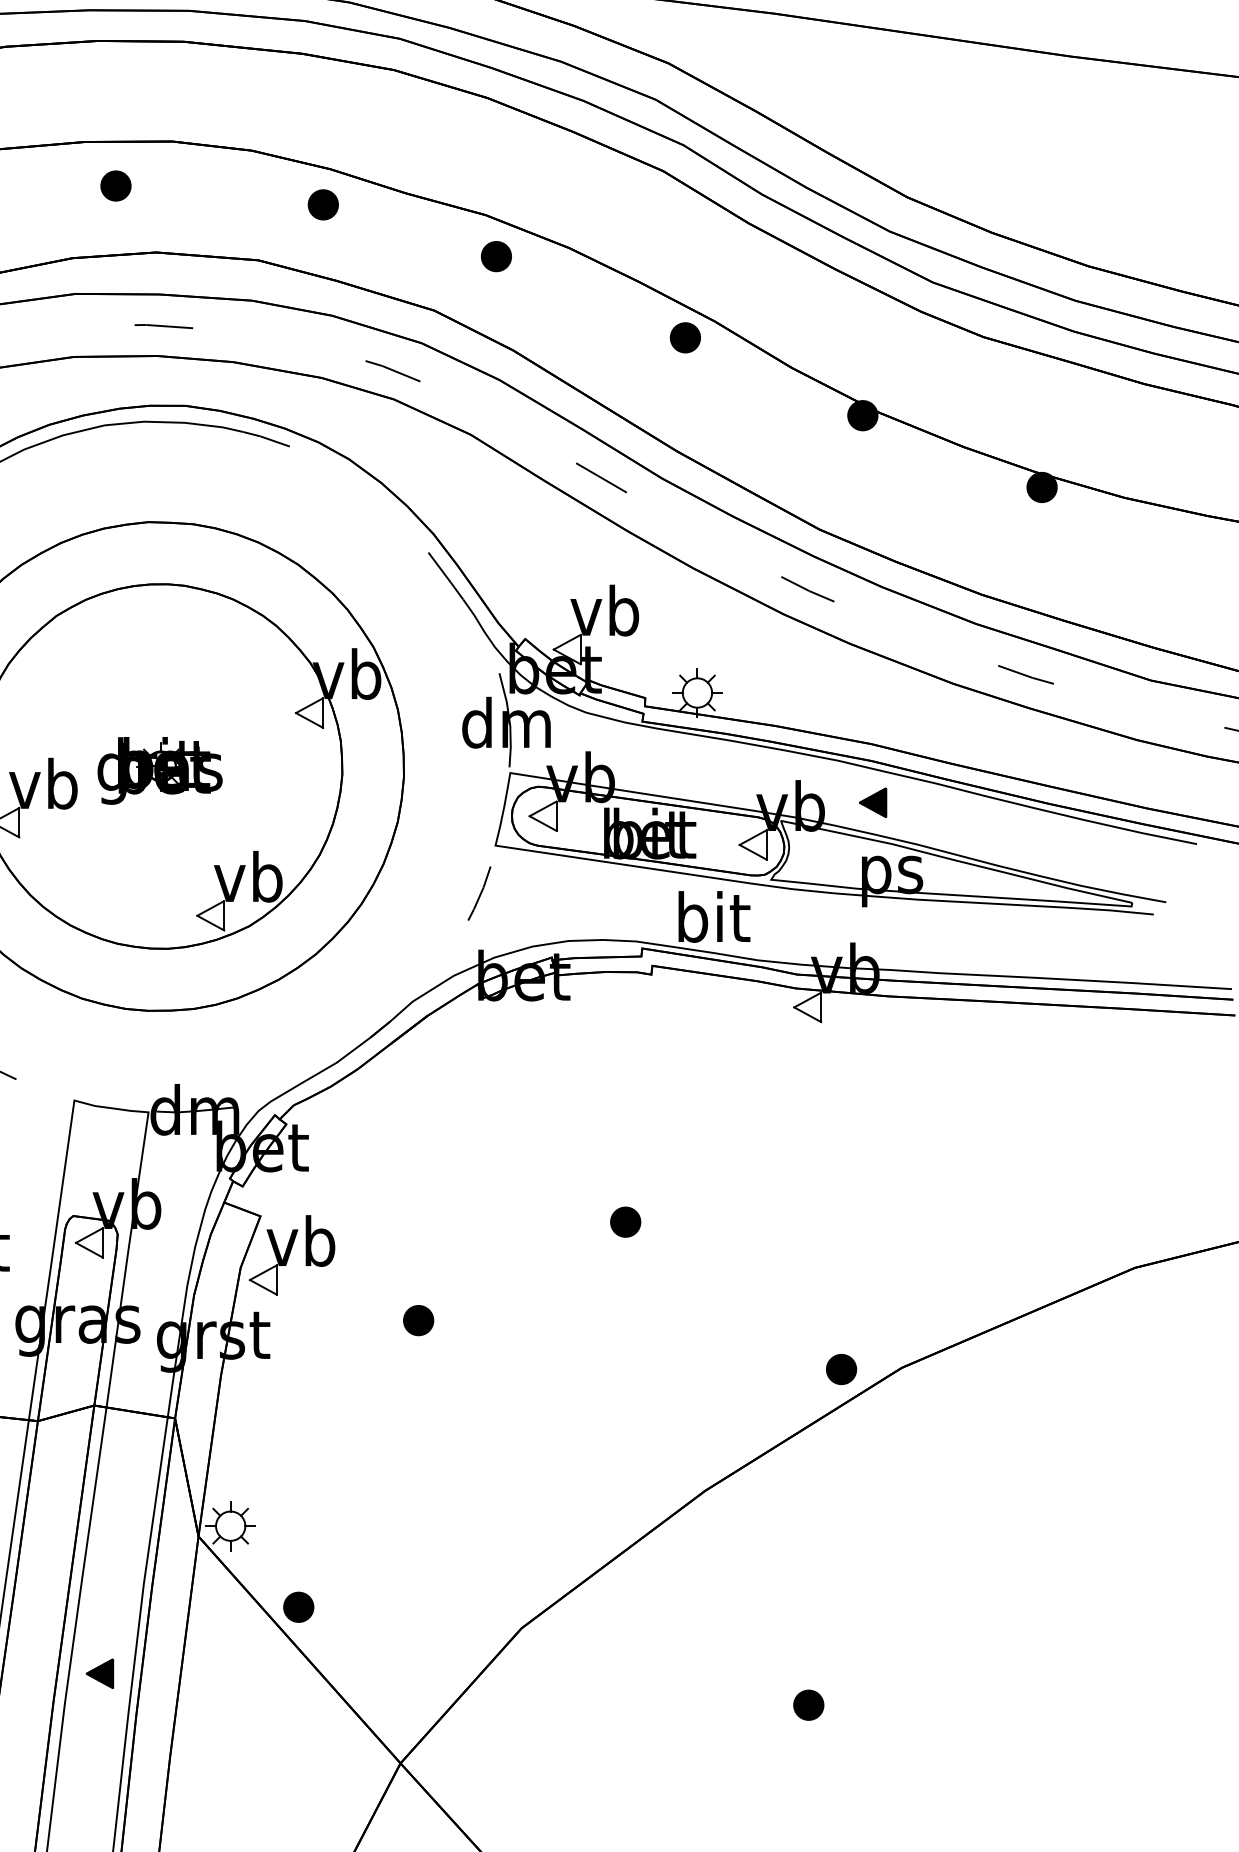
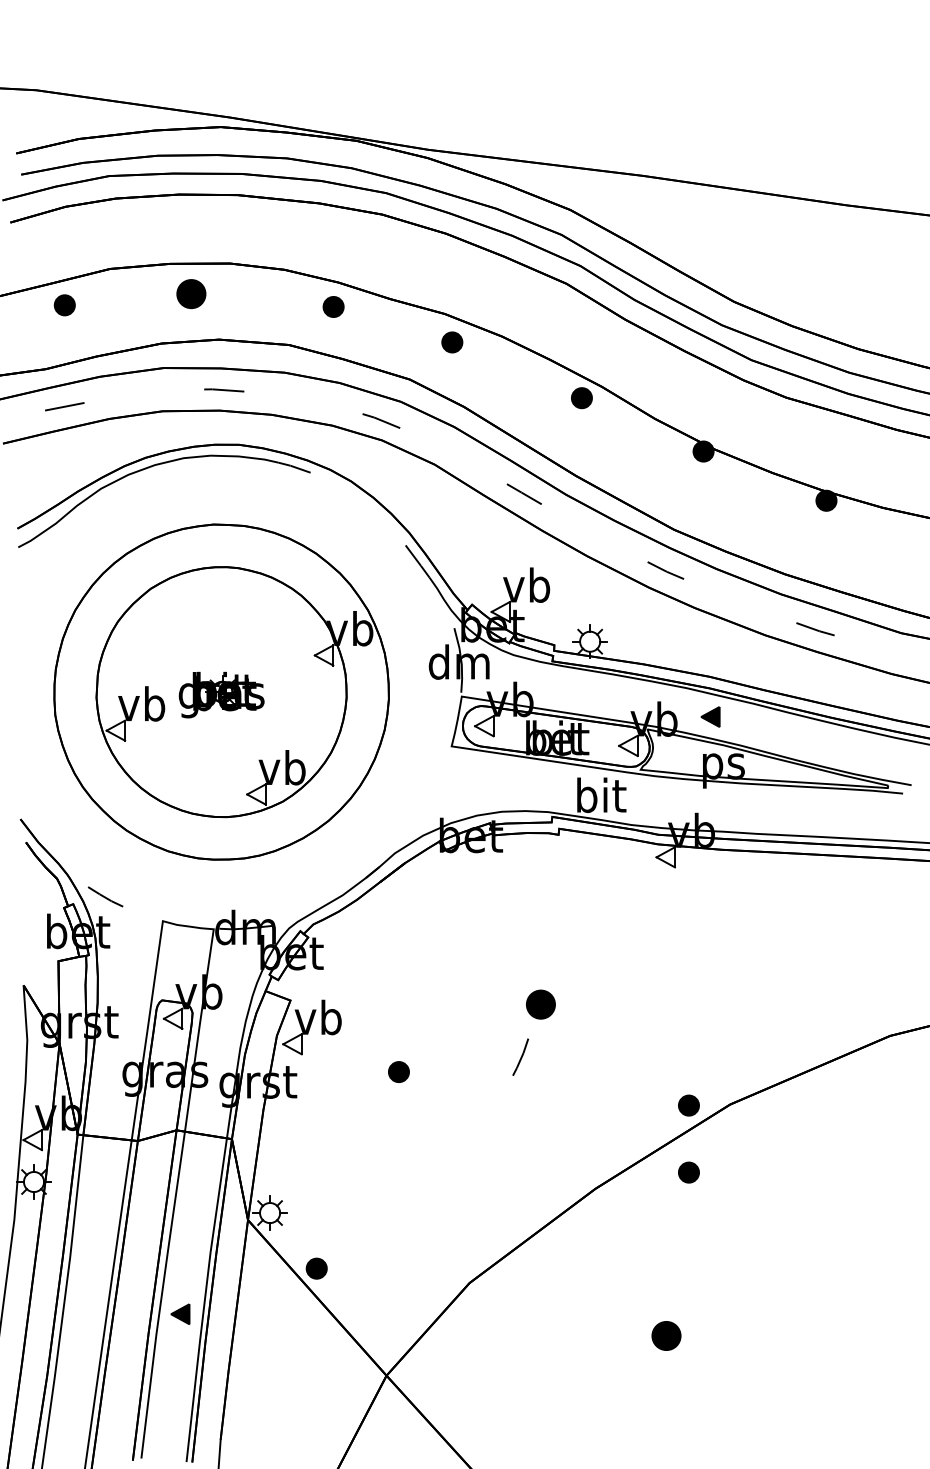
part: (116, 185) -> (191, 293), size x1.4
line: (480, 892) -> (521, 1056), moved
part: (625, 1222) -> (540, 1004), size x1.4
part: (840, 1467) -> (688, 1172), added
part: (808, 1704) -> (666, 1335), size x1.4

